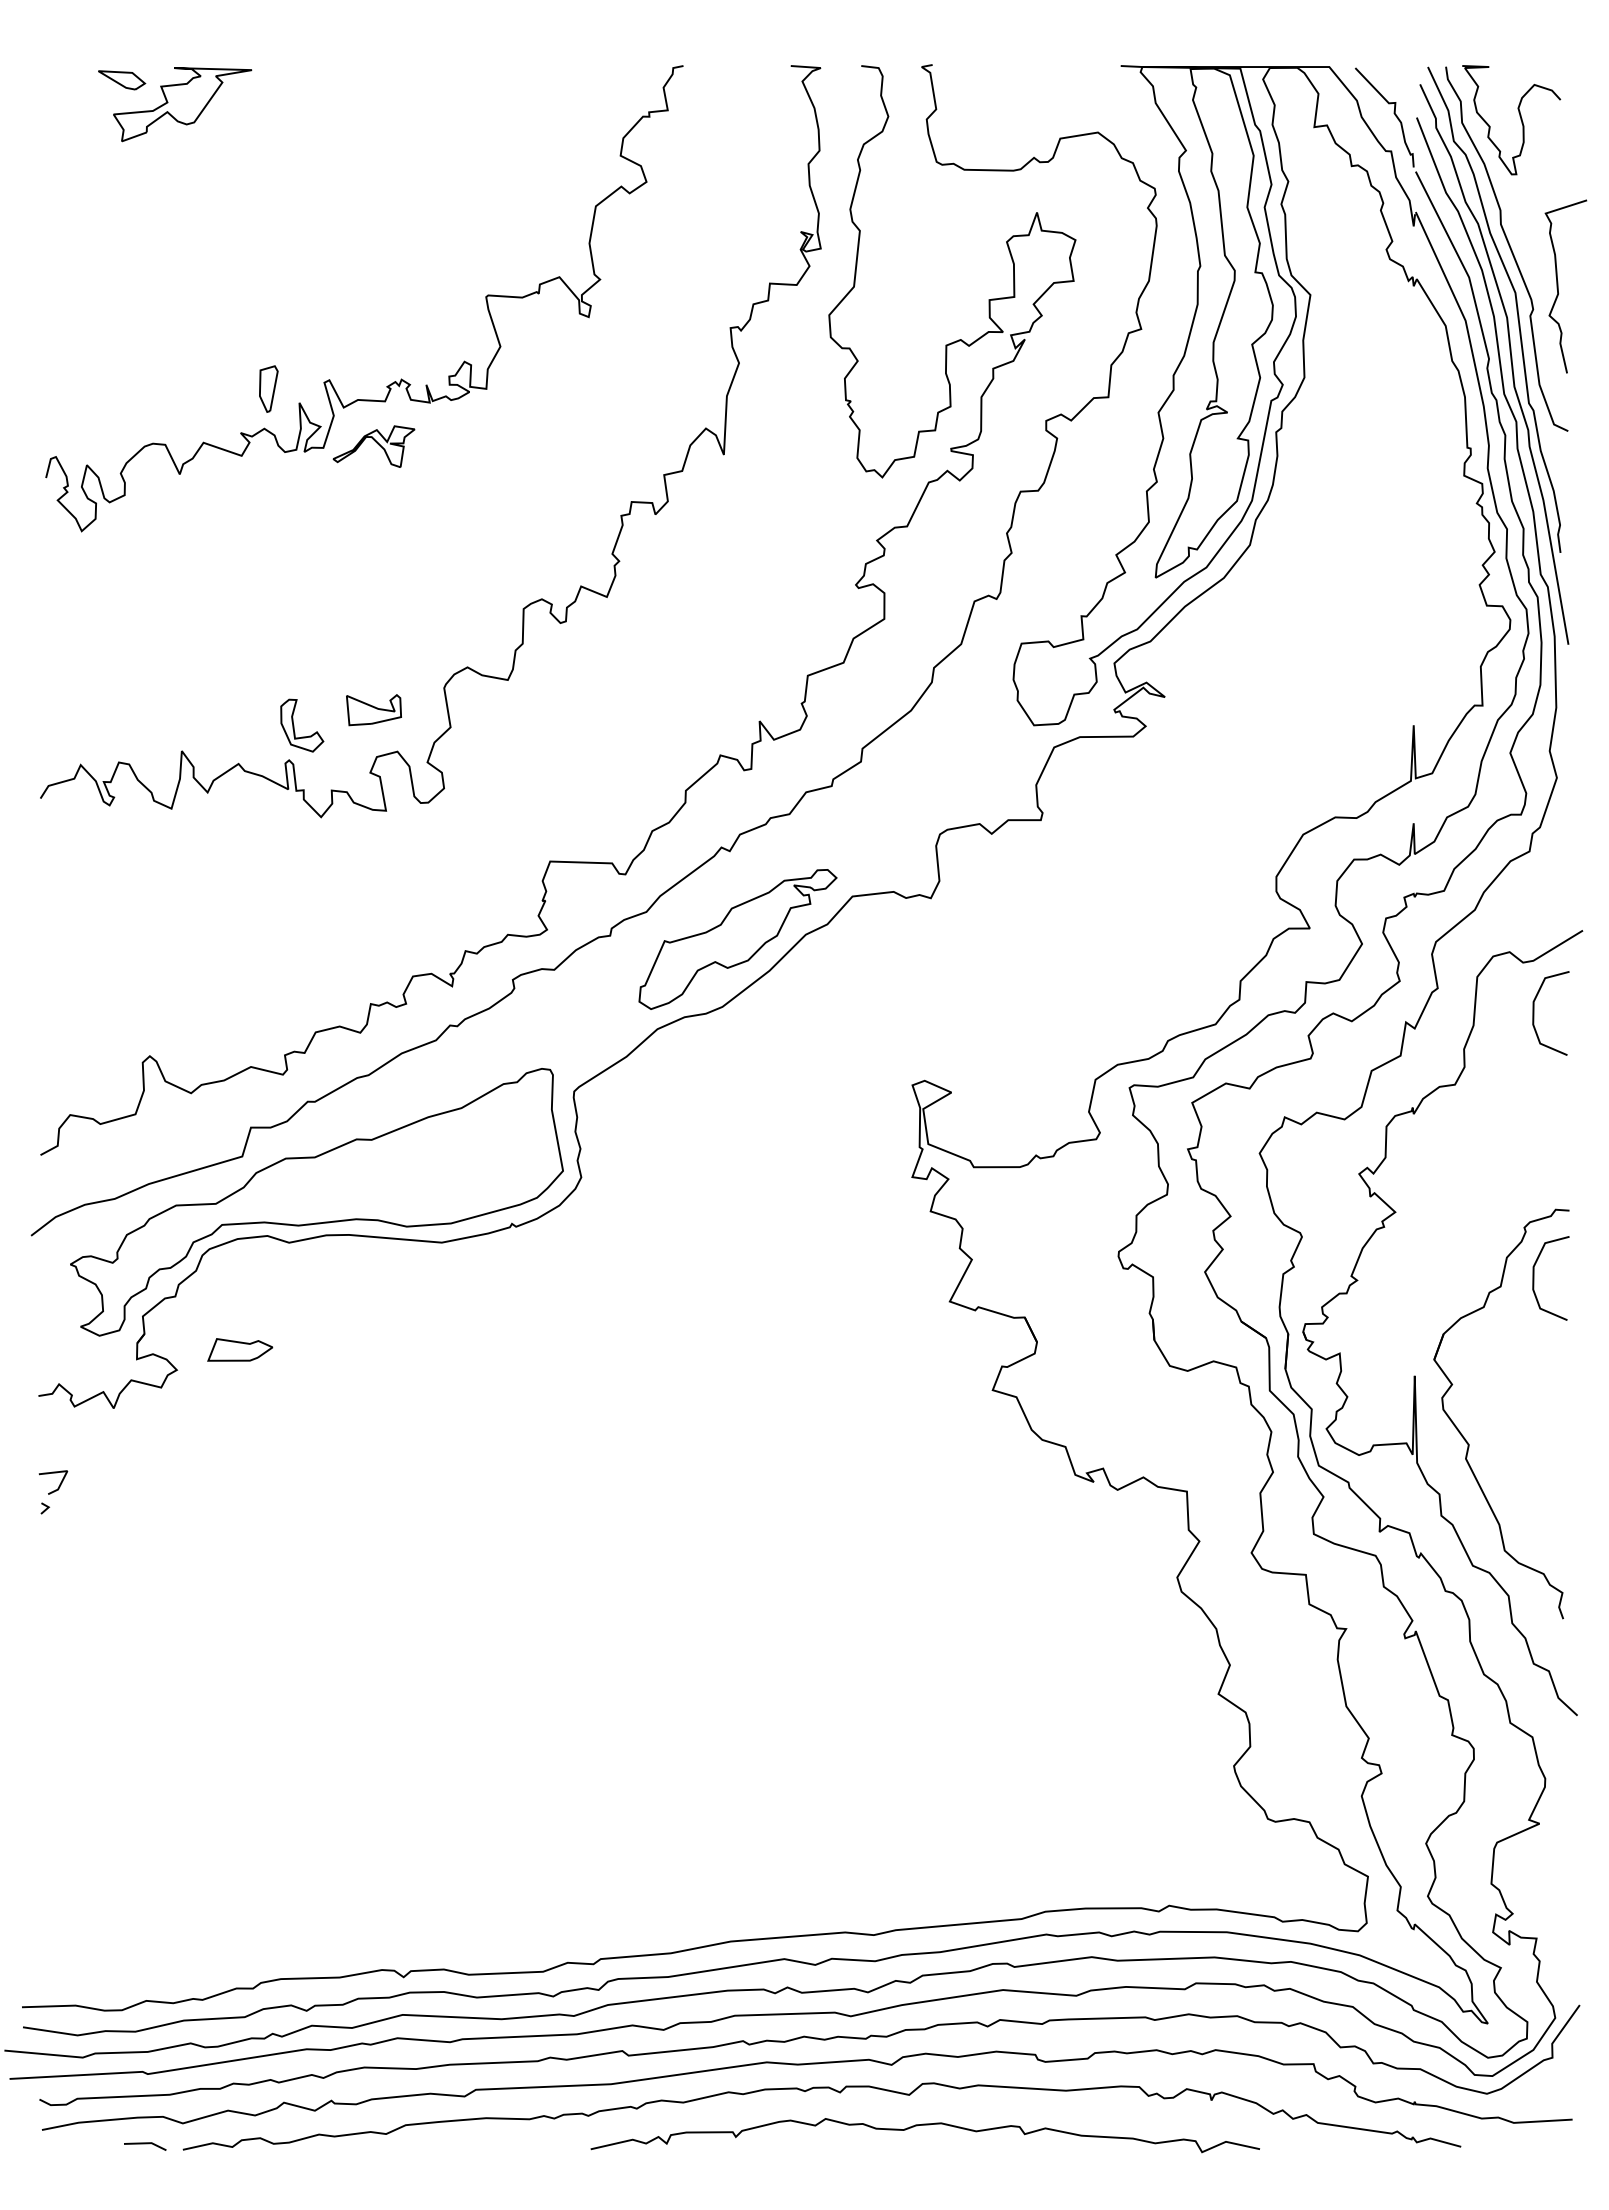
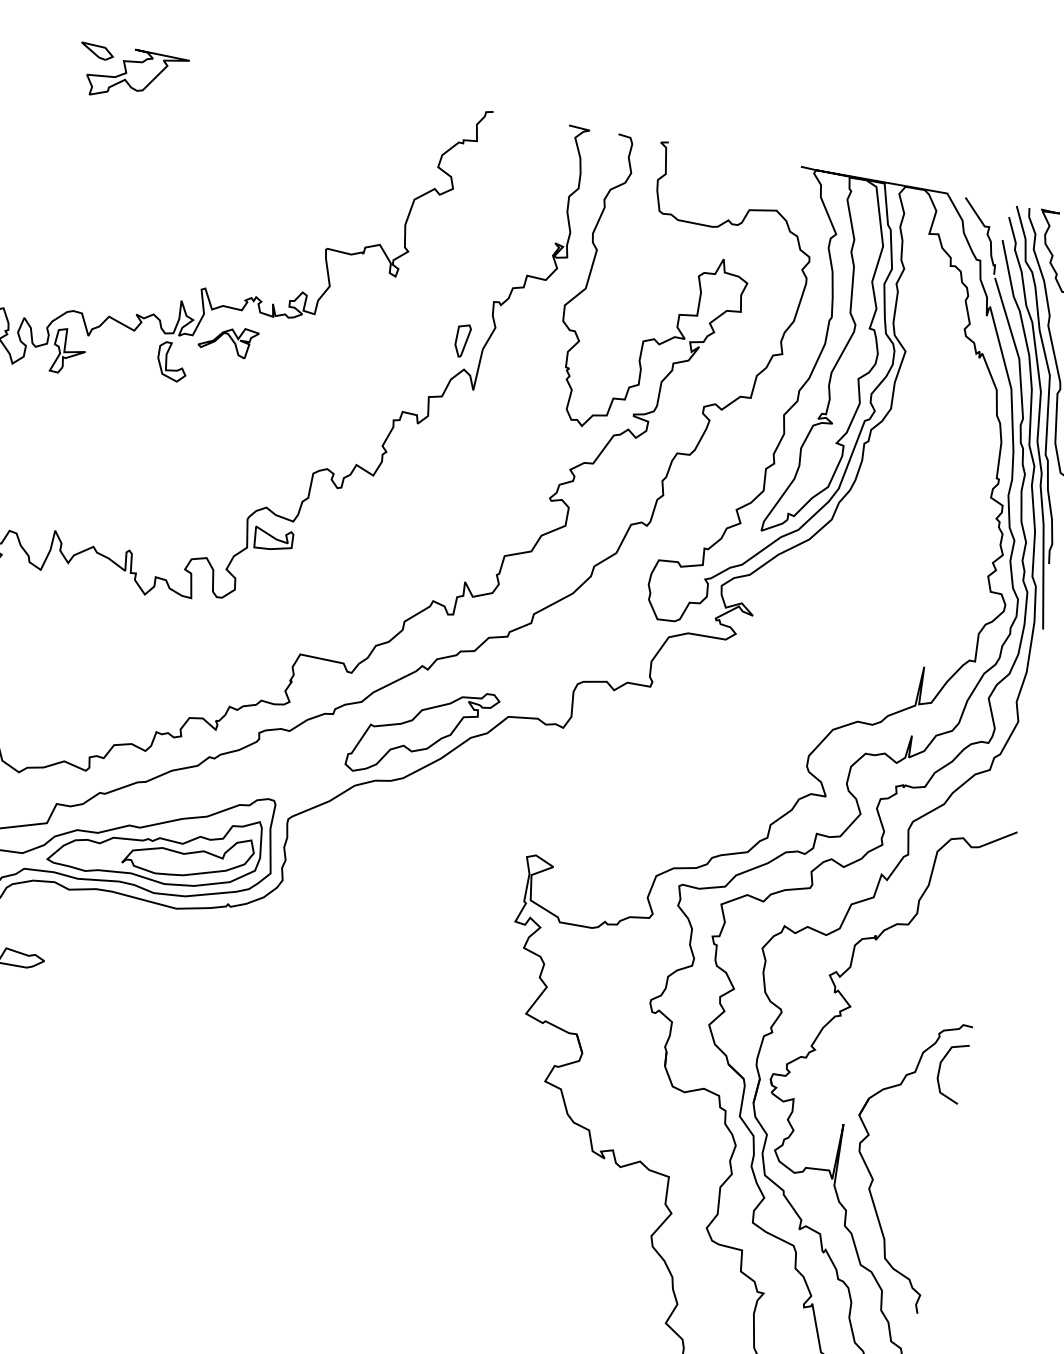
part: (268, 388) -> (462, 340), moved
part: (156, 501) -> (68, 352), added
part: (373, 710) -> (273, 540), moved
part: (294, 725) -> (167, 360), moved
curve: (1534, 1013) -> (973, 884), removed
part: (397, 1157) -> (155, 843), added

